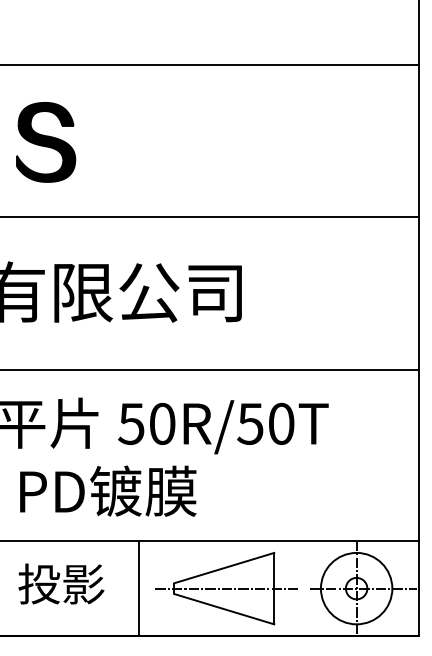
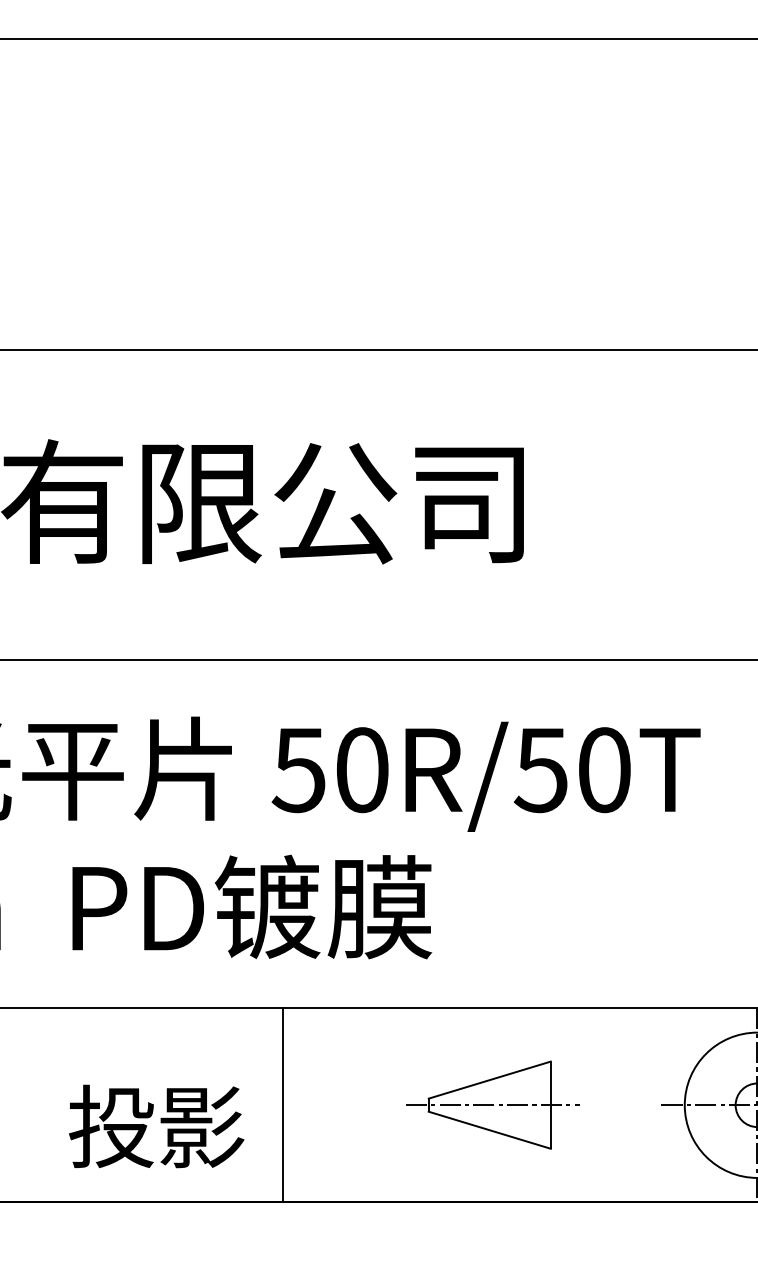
part: (46, 142) -> (126, 197), removed
text: (61, 583) -> (156, 1125), moved
line: (138, 588) -> (282, 1105), moved
part: (226, 588) -> (492, 1105), size x0.6

